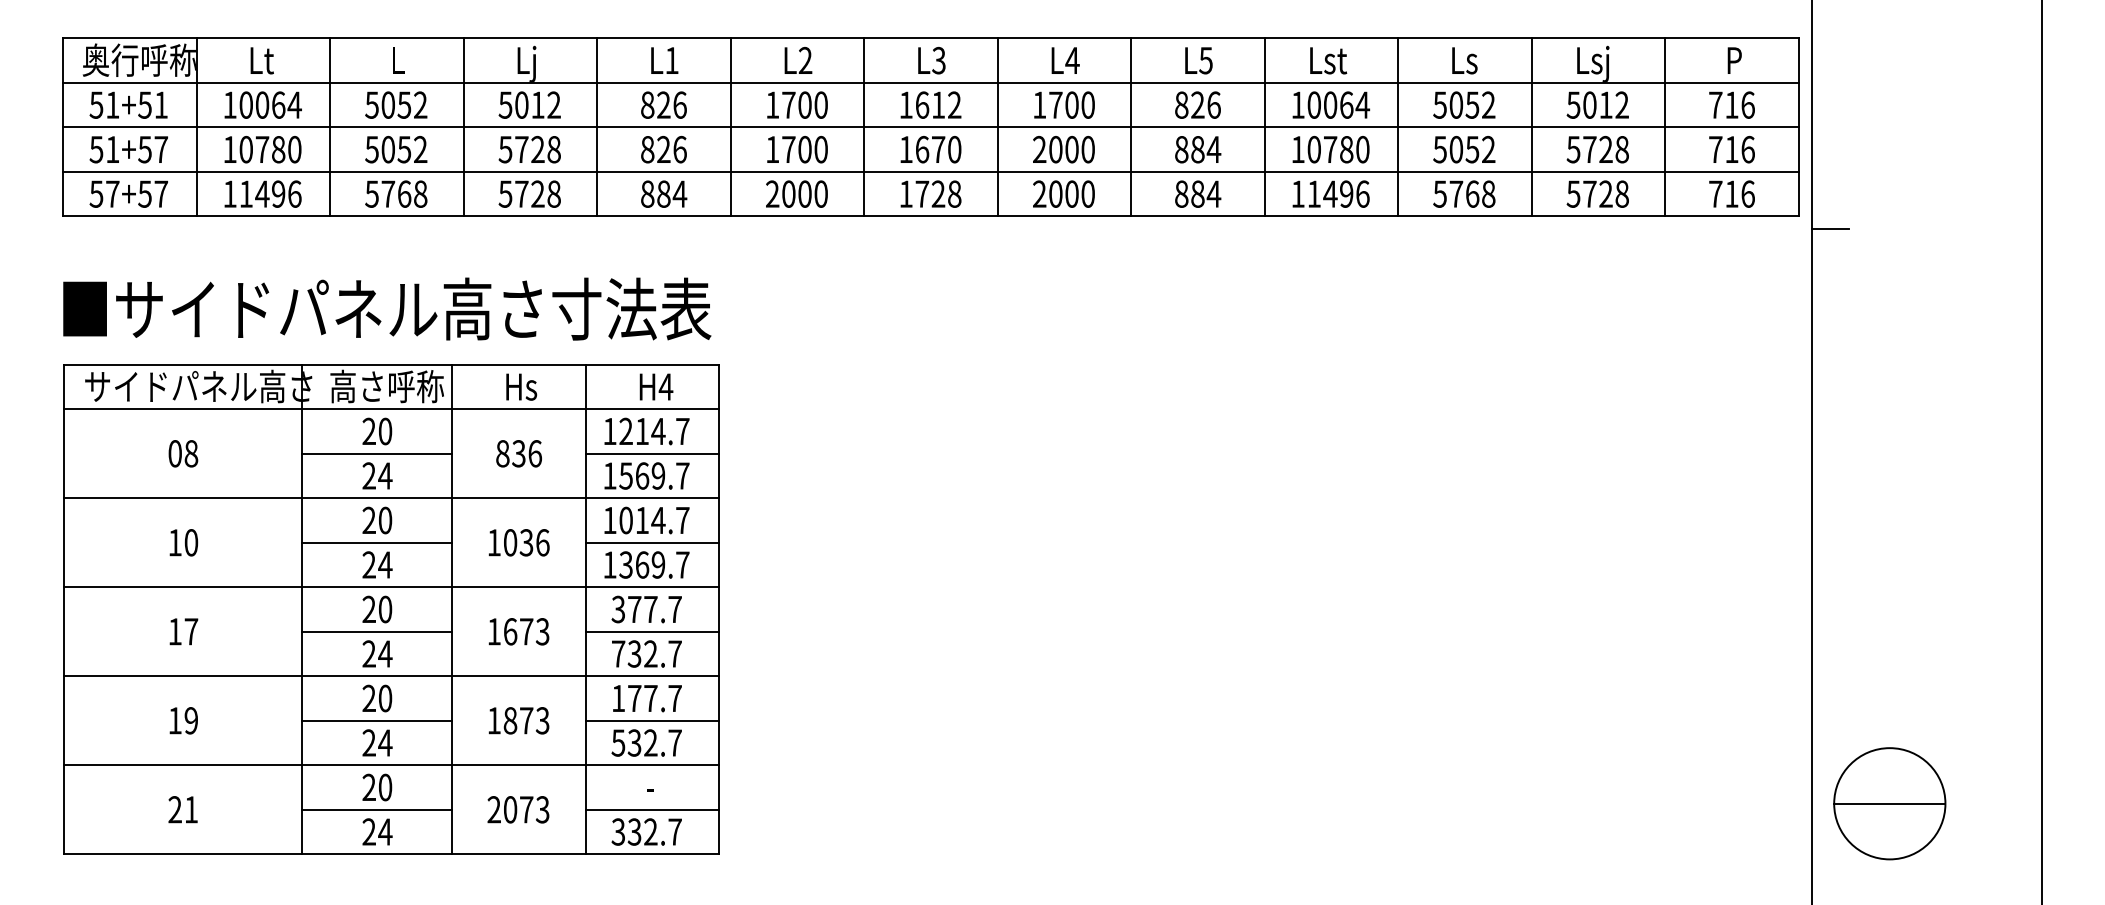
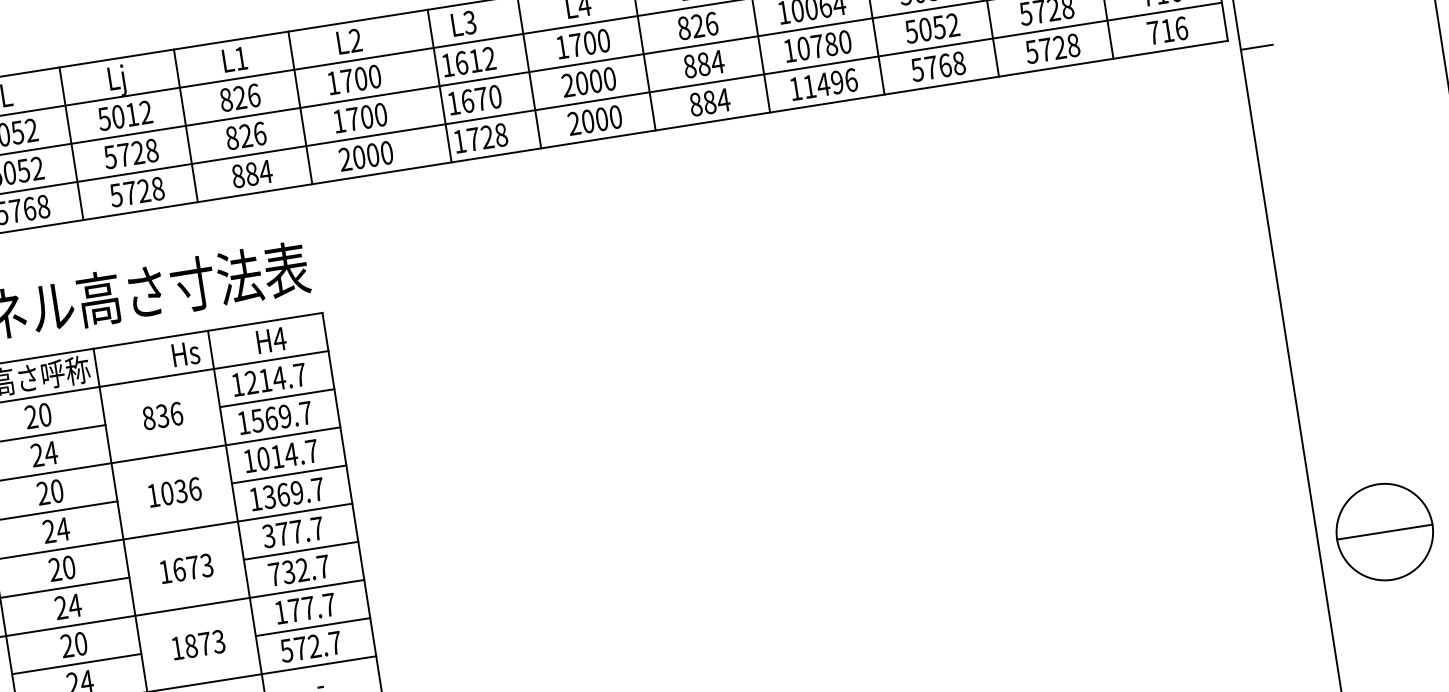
line: (864, 127) -> (439, 86), moved
text: (521, 386) -> (185, 353), moved
text: (634, 742) -> (300, 648), 532.7 -> 572.7

